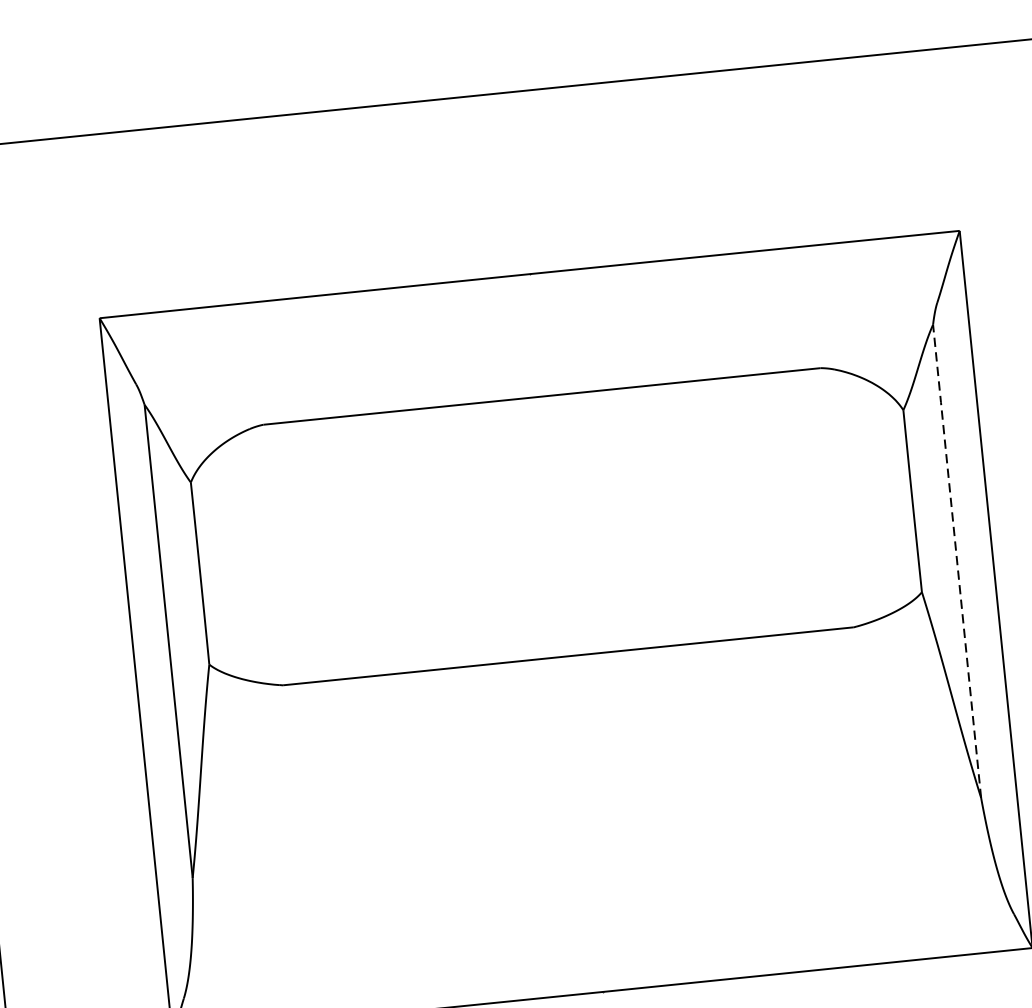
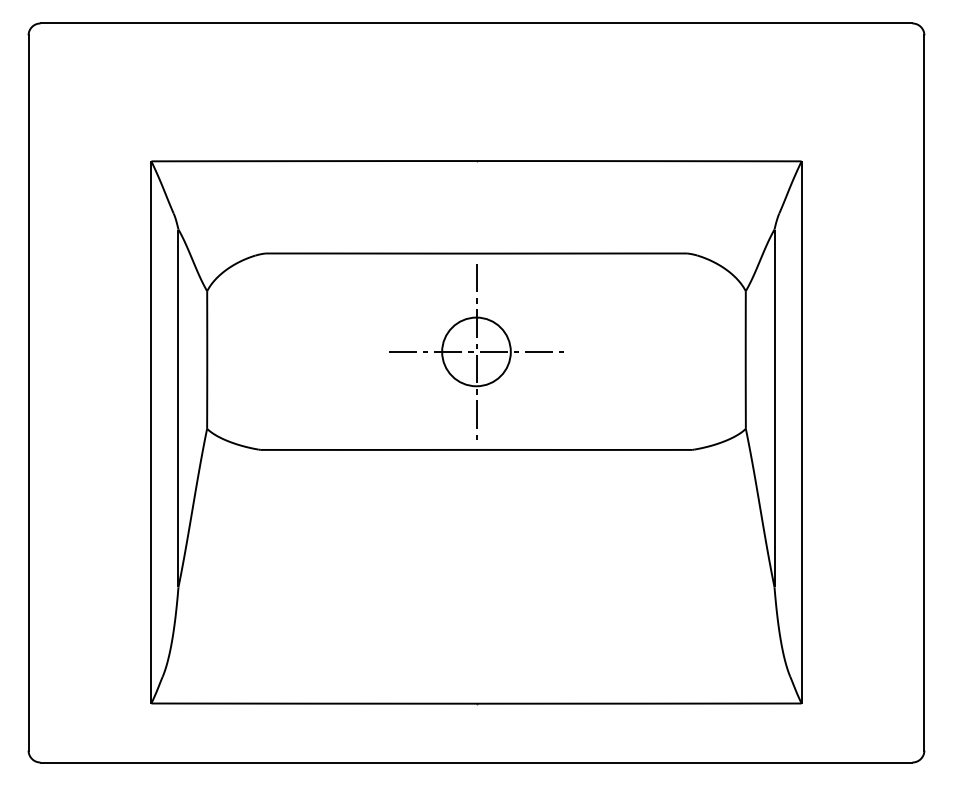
part: (555, 526) -> (476, 351), added
line: (956, 558) -> (774, 406), dashed -> solid

